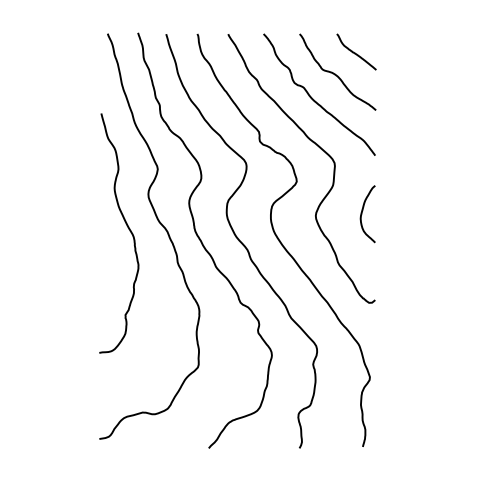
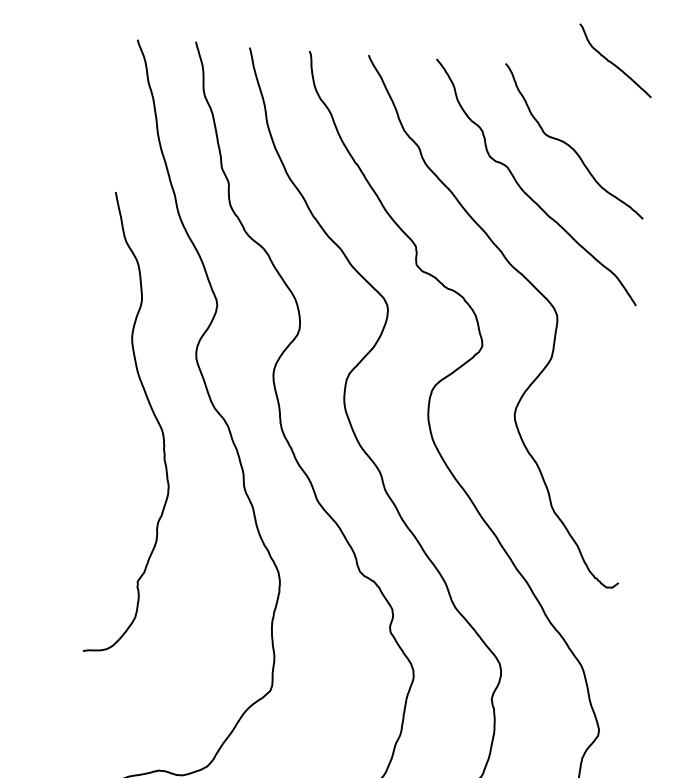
curve: (355, 52) -> (613, 61), moved
curve: (362, 214) -> (604, 417), removed

